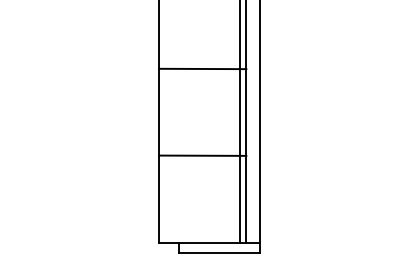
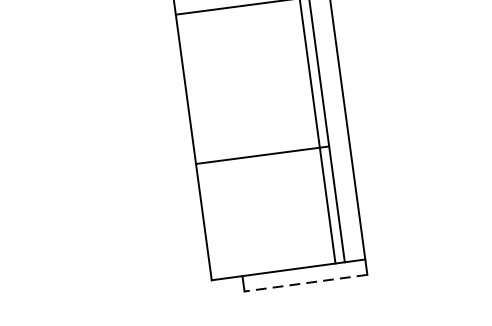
line: (202, 155) -> (262, 154), moved
line: (219, 252) -> (305, 282), solid -> dashed

